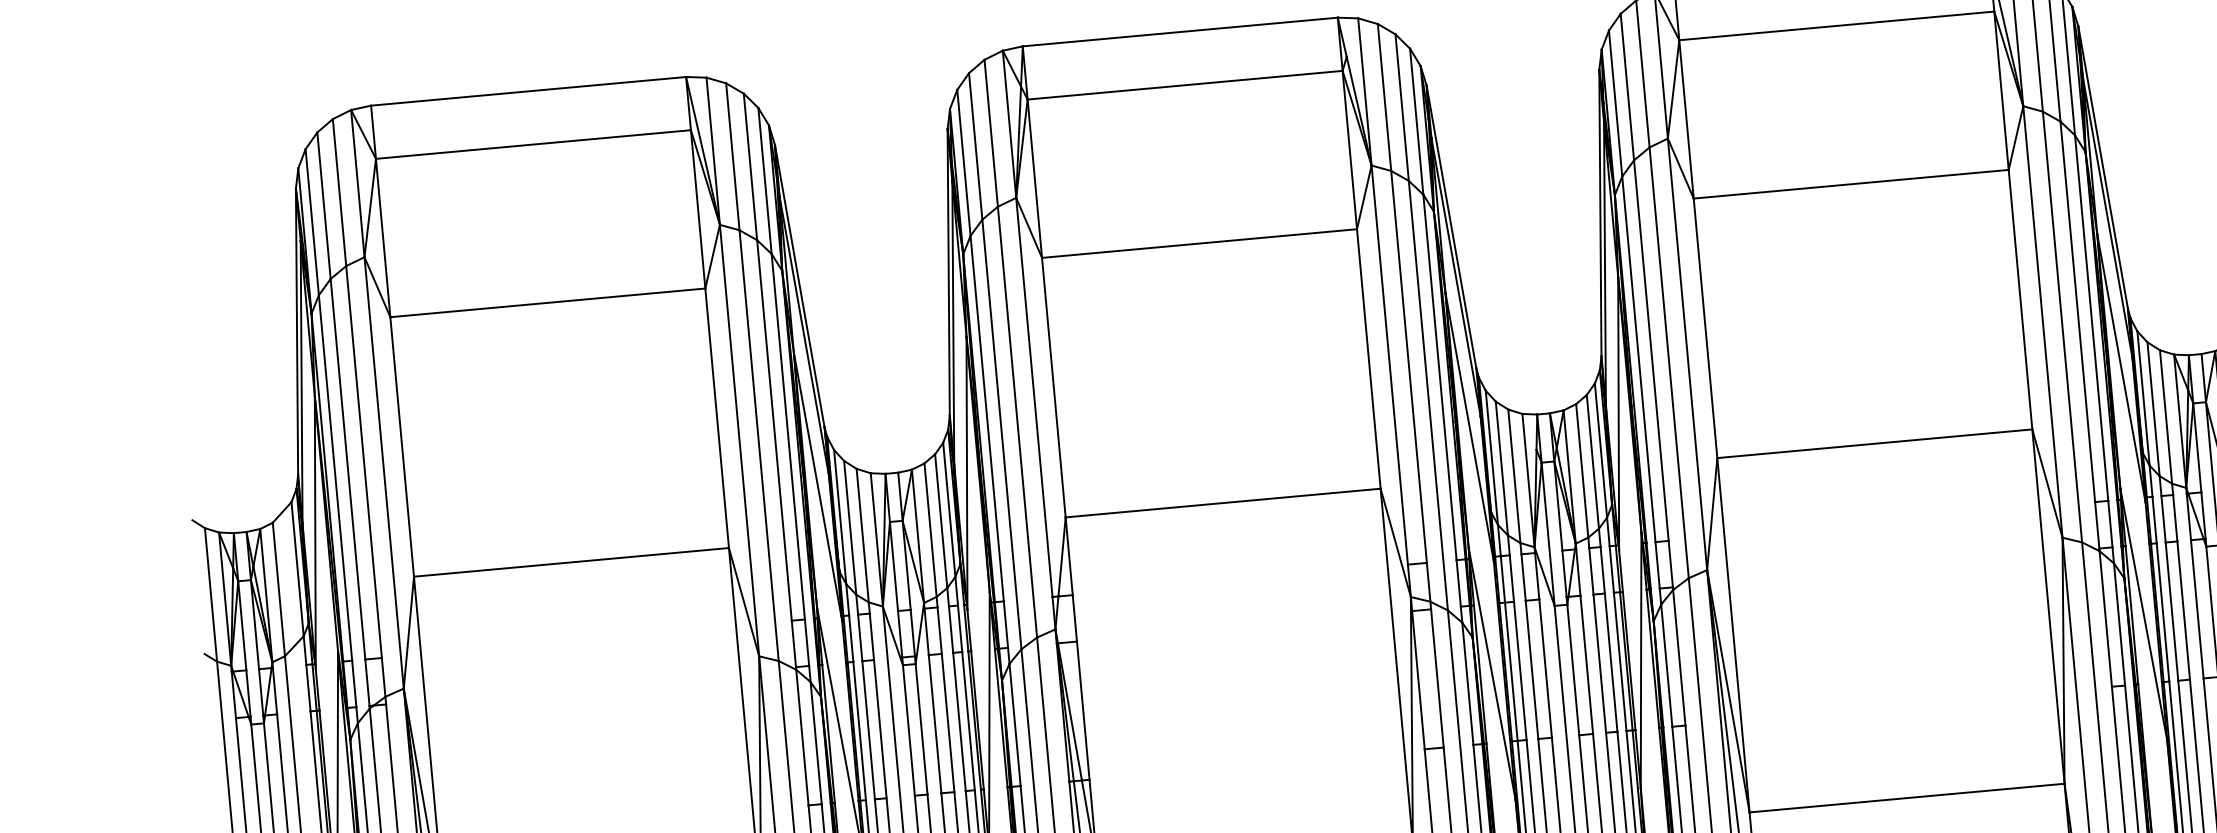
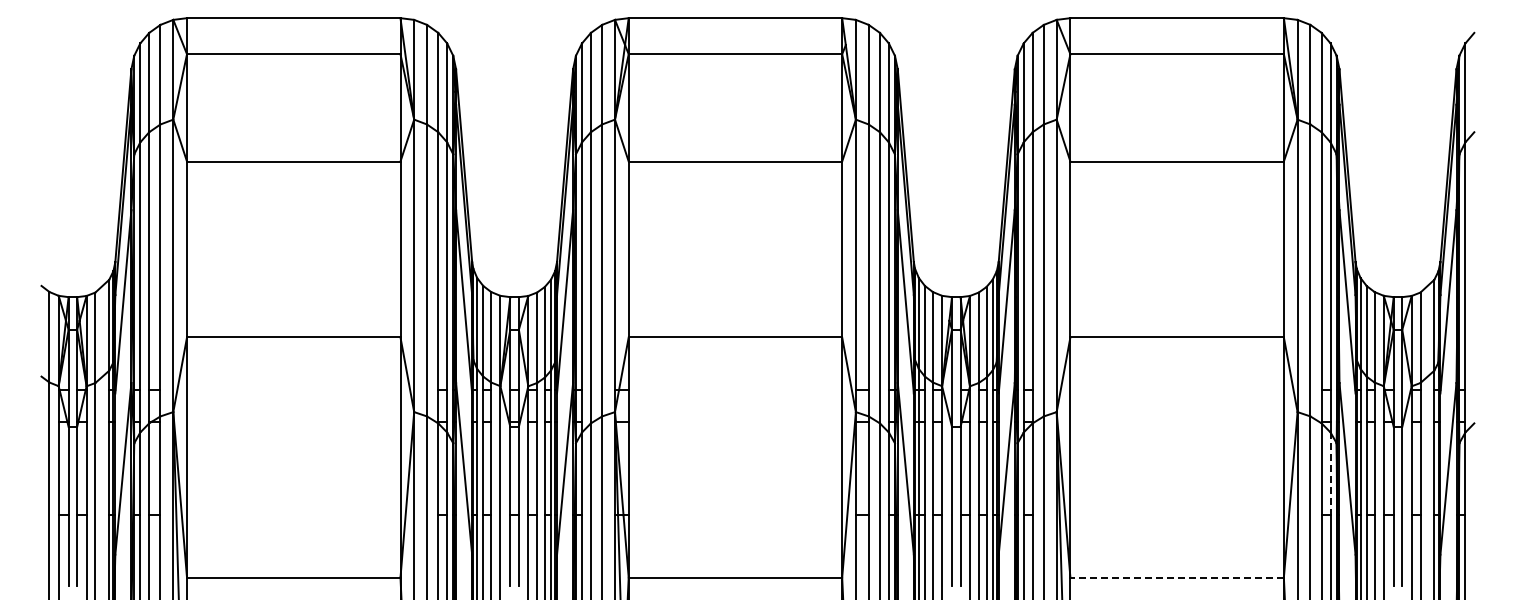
line: (2119, 625) -> (1330, 474), solid -> dashed
line: (1907, 797) -> (1177, 577), solid -> dashed

